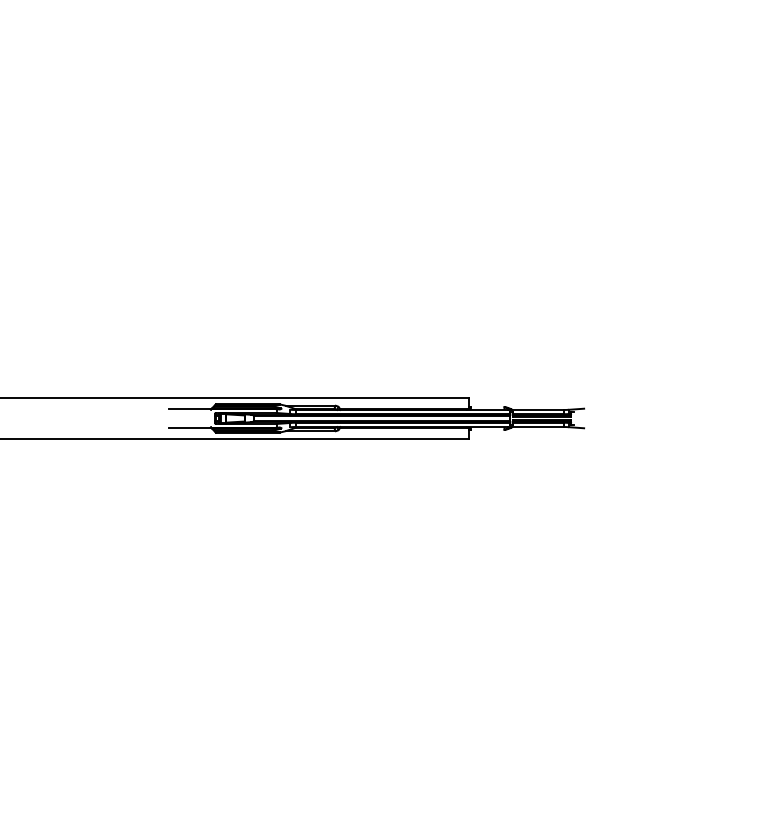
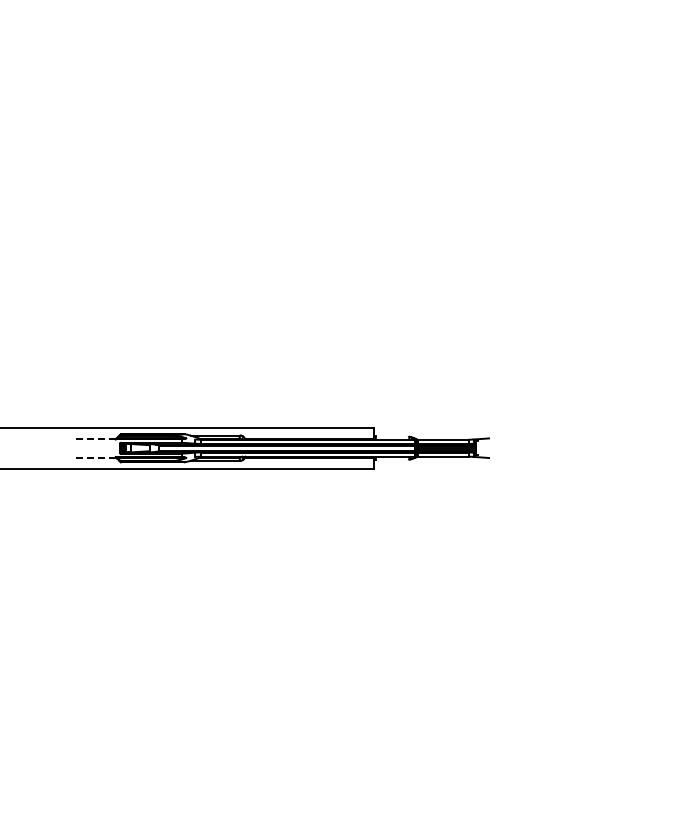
line: (190, 409) -> (95, 439), solid -> dashed
line: (190, 427) -> (95, 457), solid -> dashed

